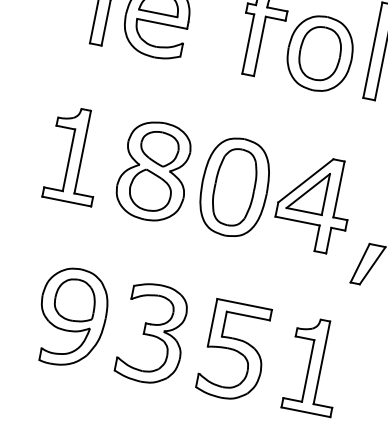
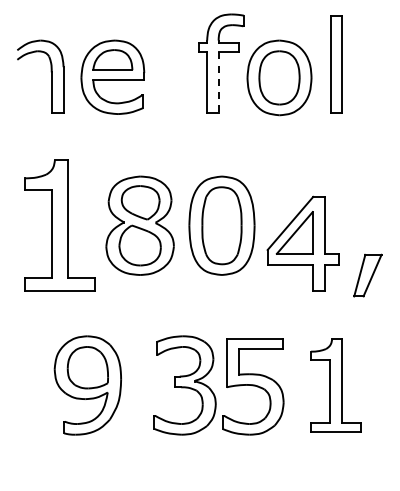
line: (260, 47) -> (219, 83), solid -> dashed
part: (75, 155) -> (59, 225), size x1.4
part: (313, 202) -> (302, 243), moved
part: (152, 333) -> (184, 385), moved

